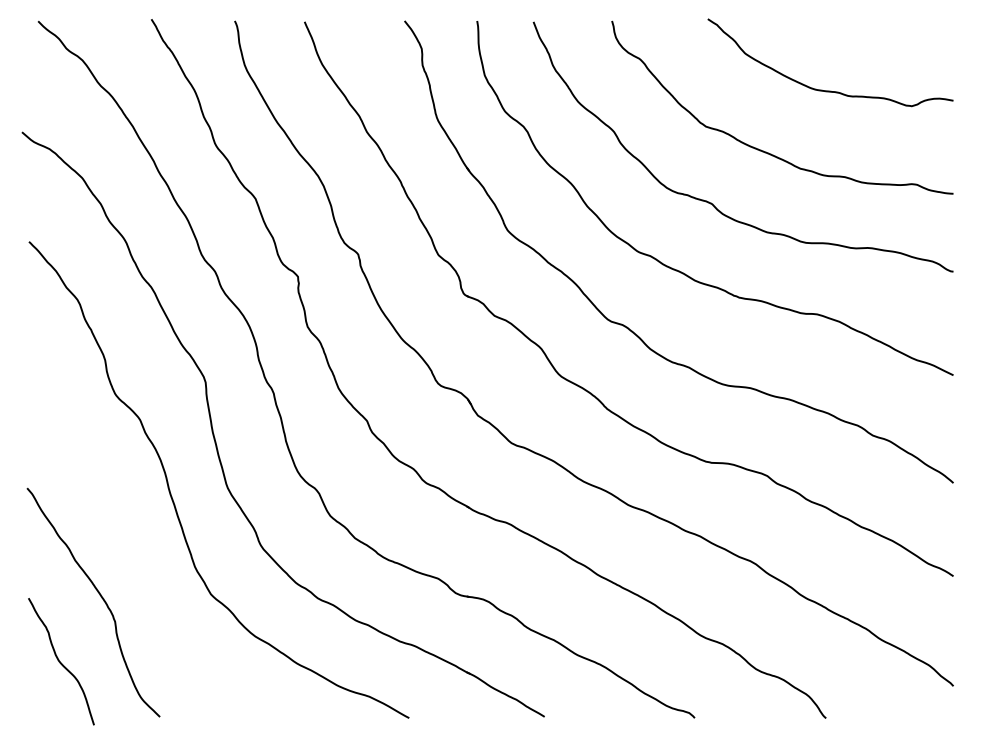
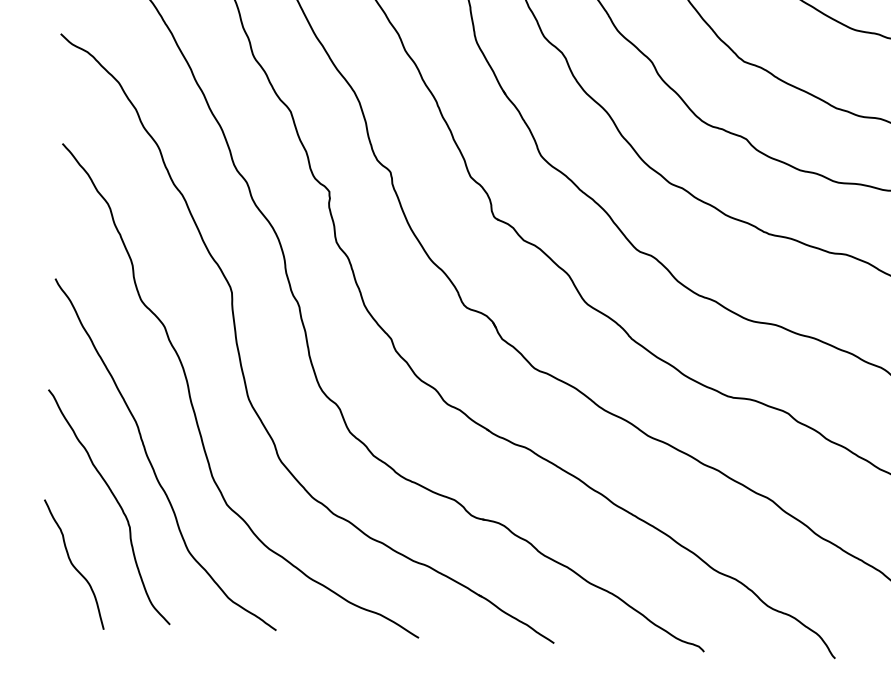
curve: (133, 555) -> (151, 462), added

